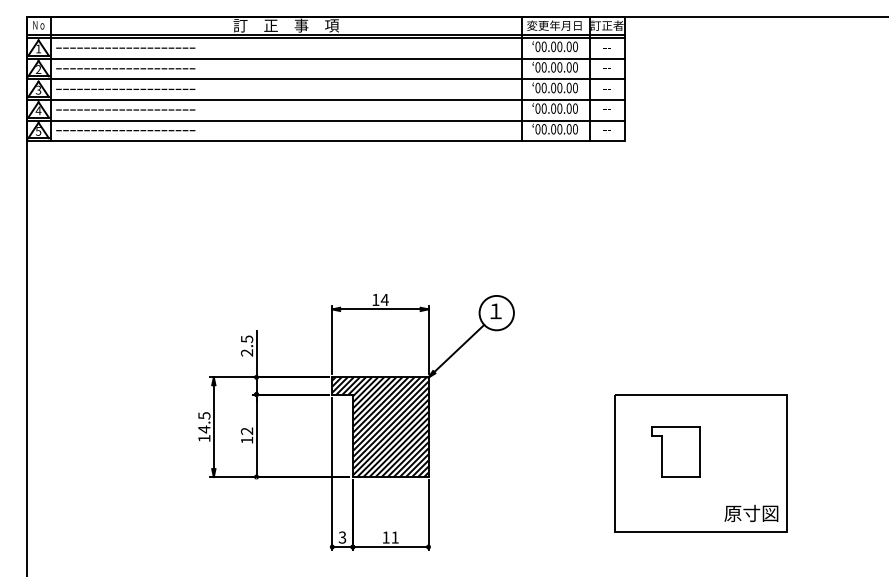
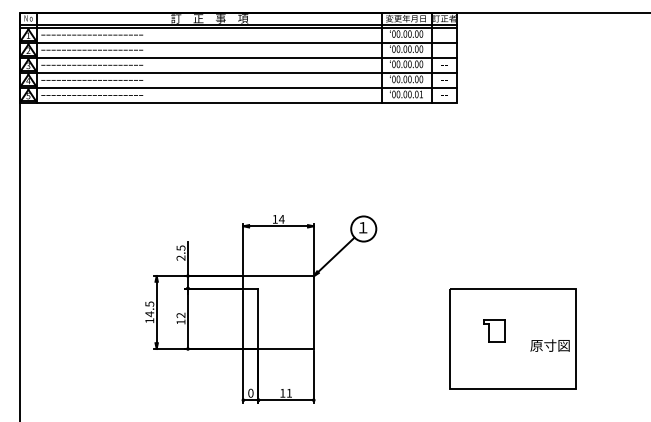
text: (575, 129) -> (421, 94), 00.00.00 -> 00.00.01
hatch: (380, 427) -> (278, 312), removed
part: (675, 451) -> (494, 330), size x0.6
text: (751, 512) -> (550, 344), moved
text: (342, 537) -> (250, 393), 3 -> 0

